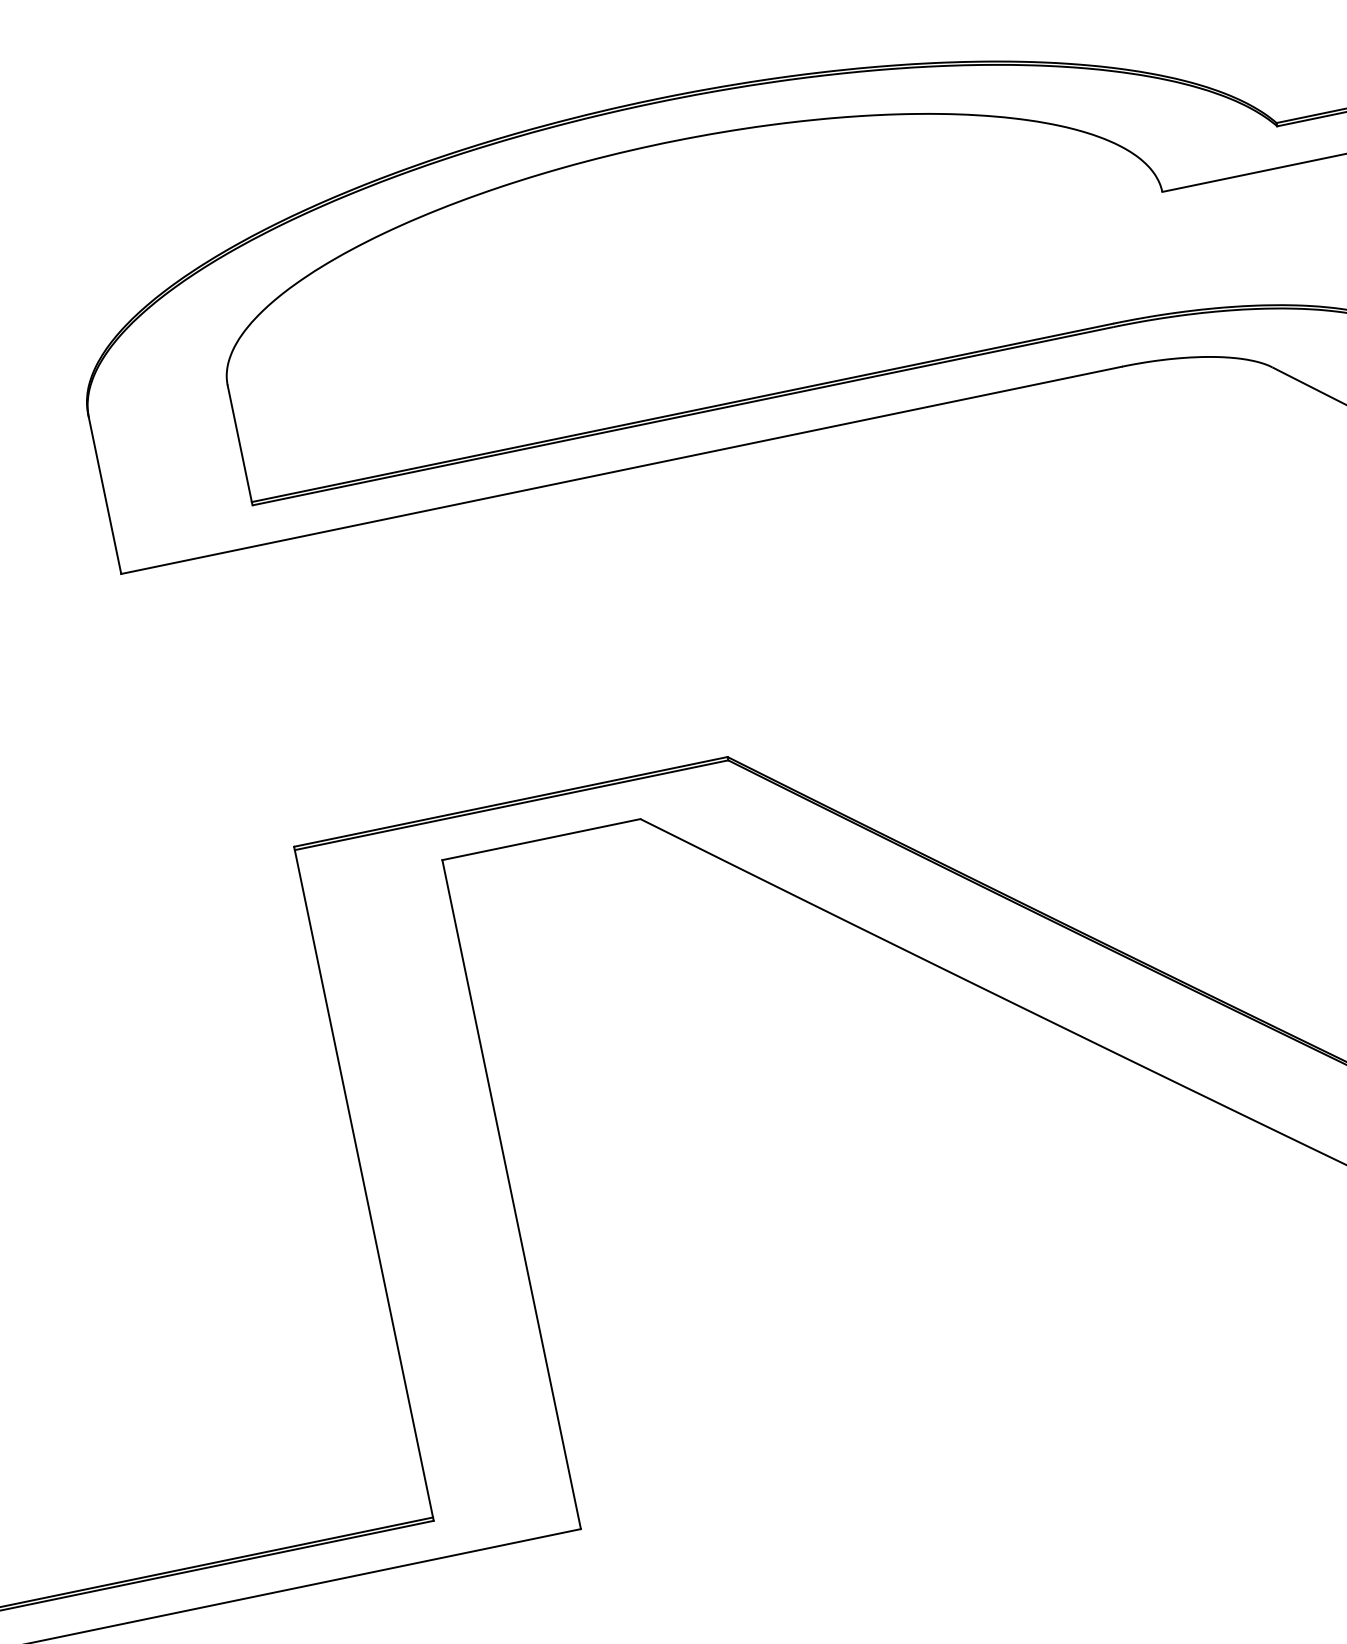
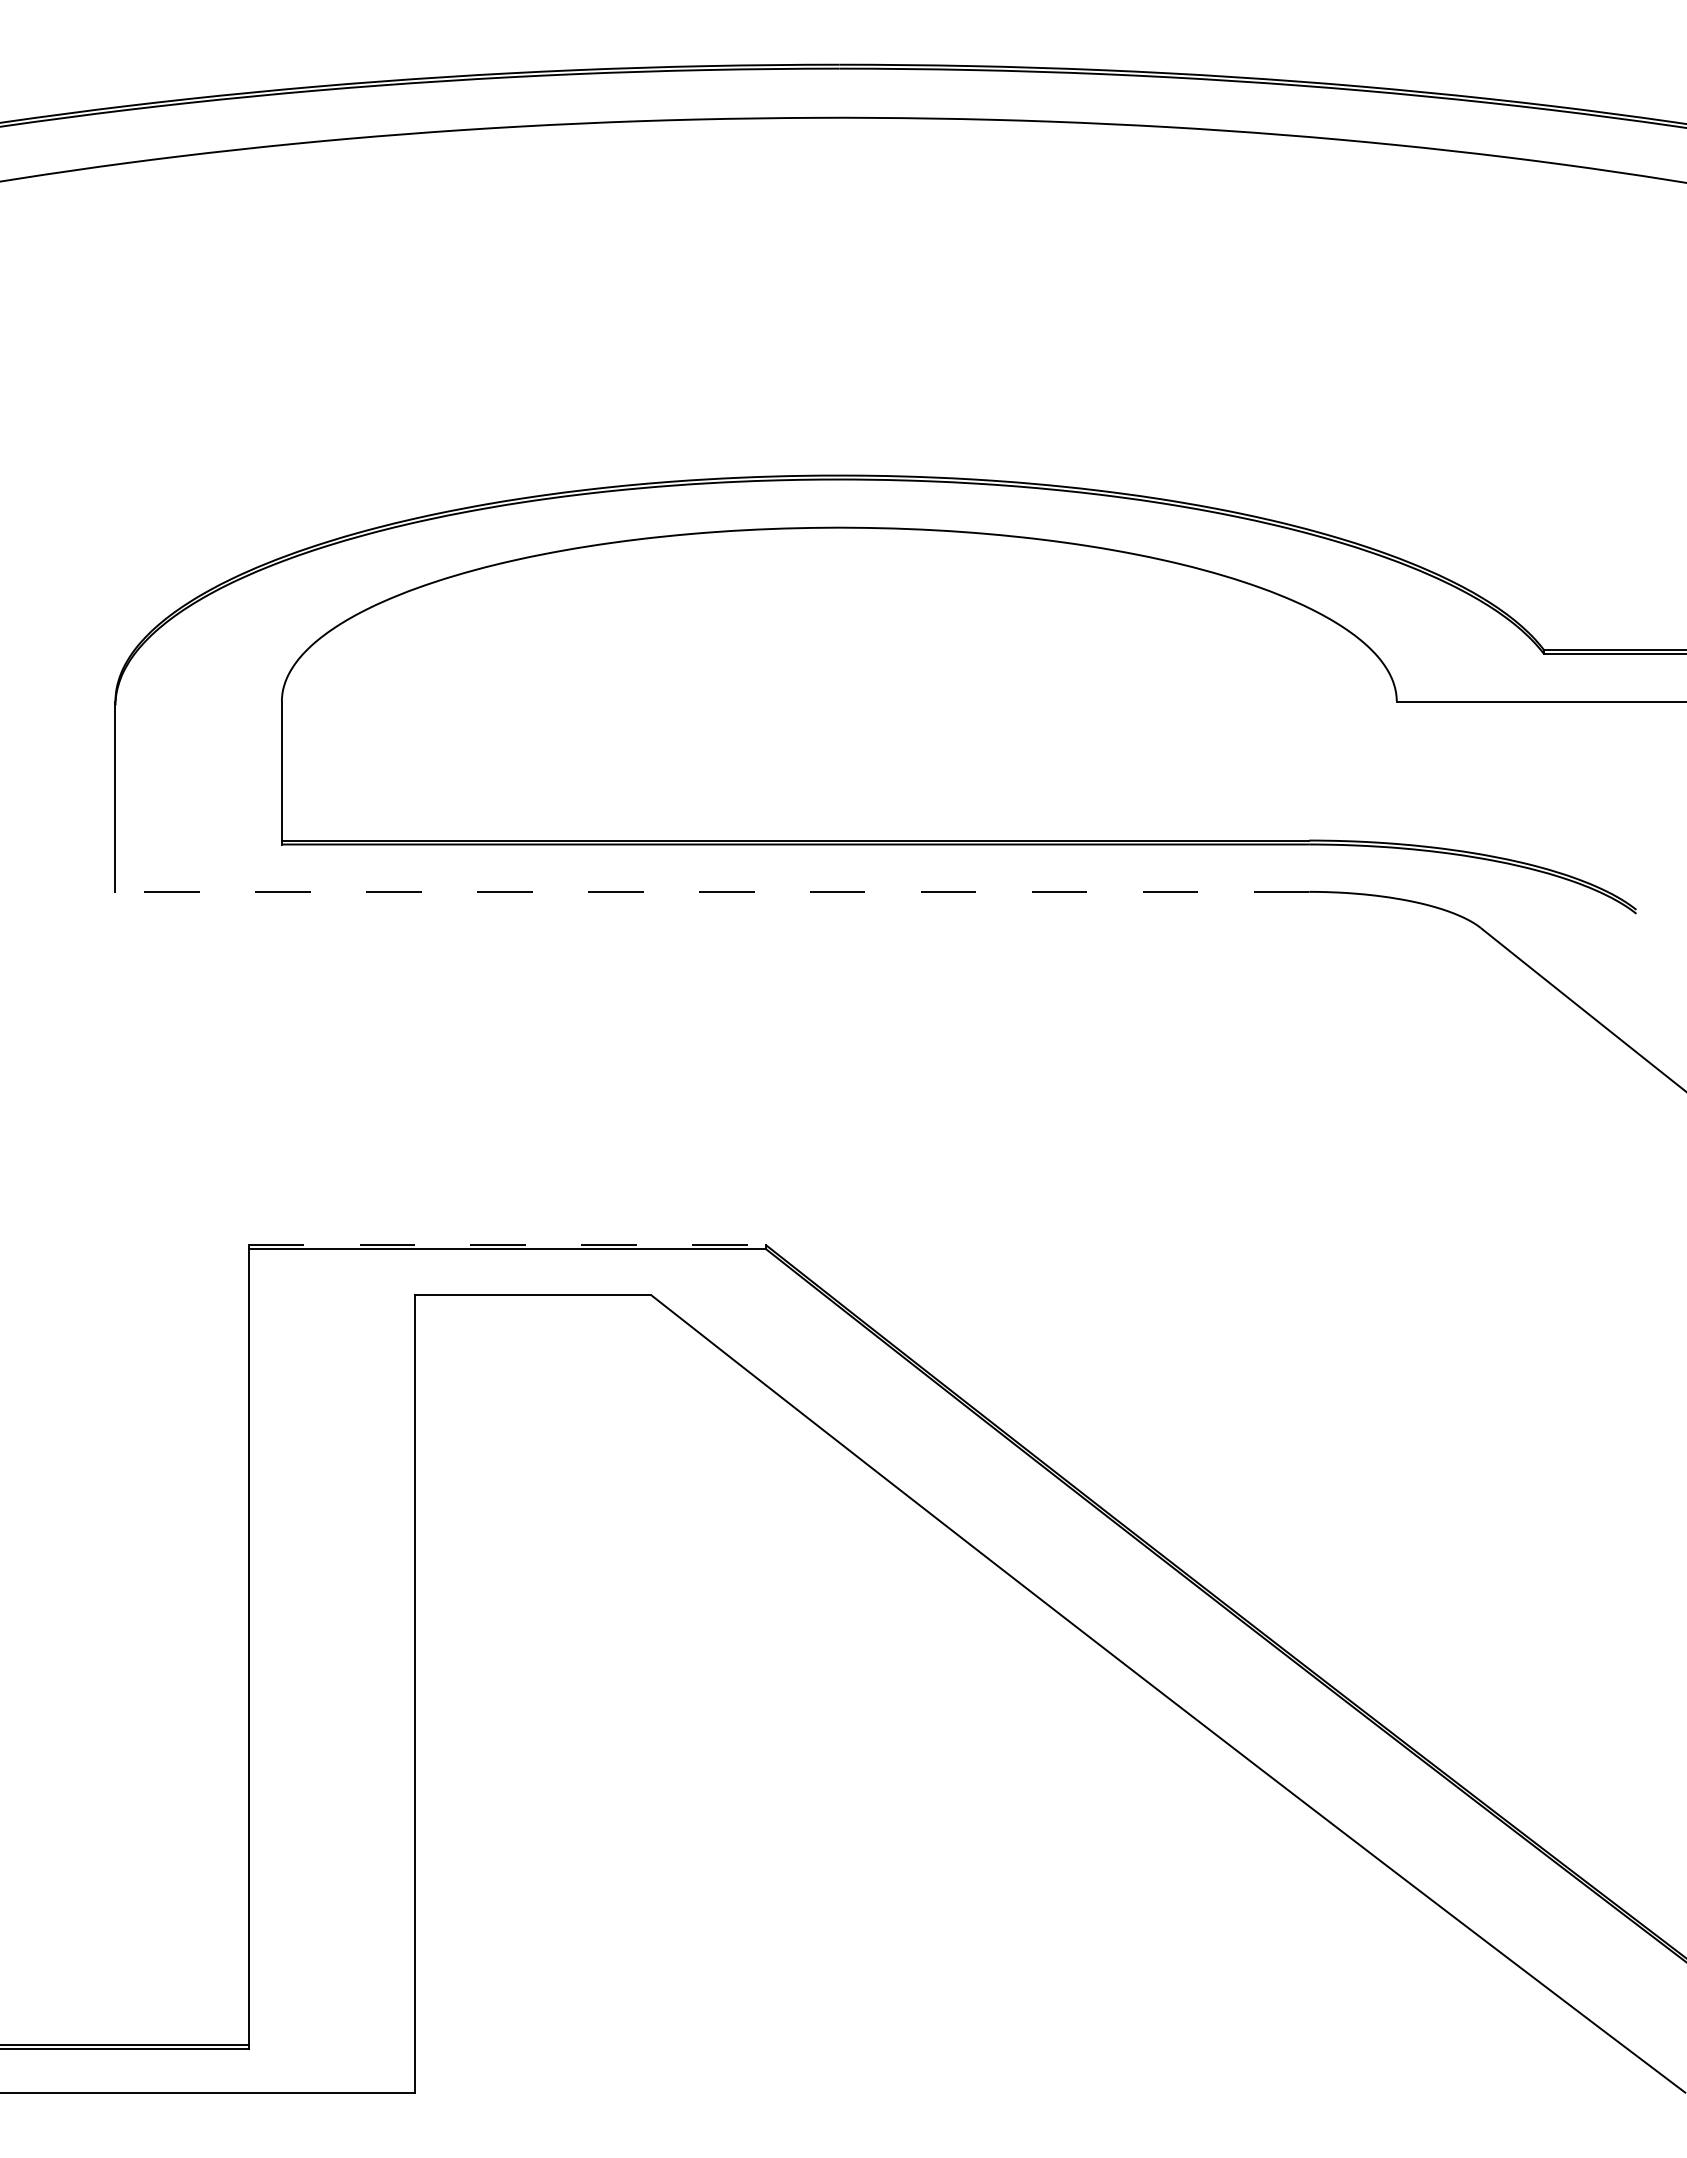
line: (621, 470) -> (712, 891), solid -> dashed
line: (511, 801) -> (507, 1244), solid -> dashed

